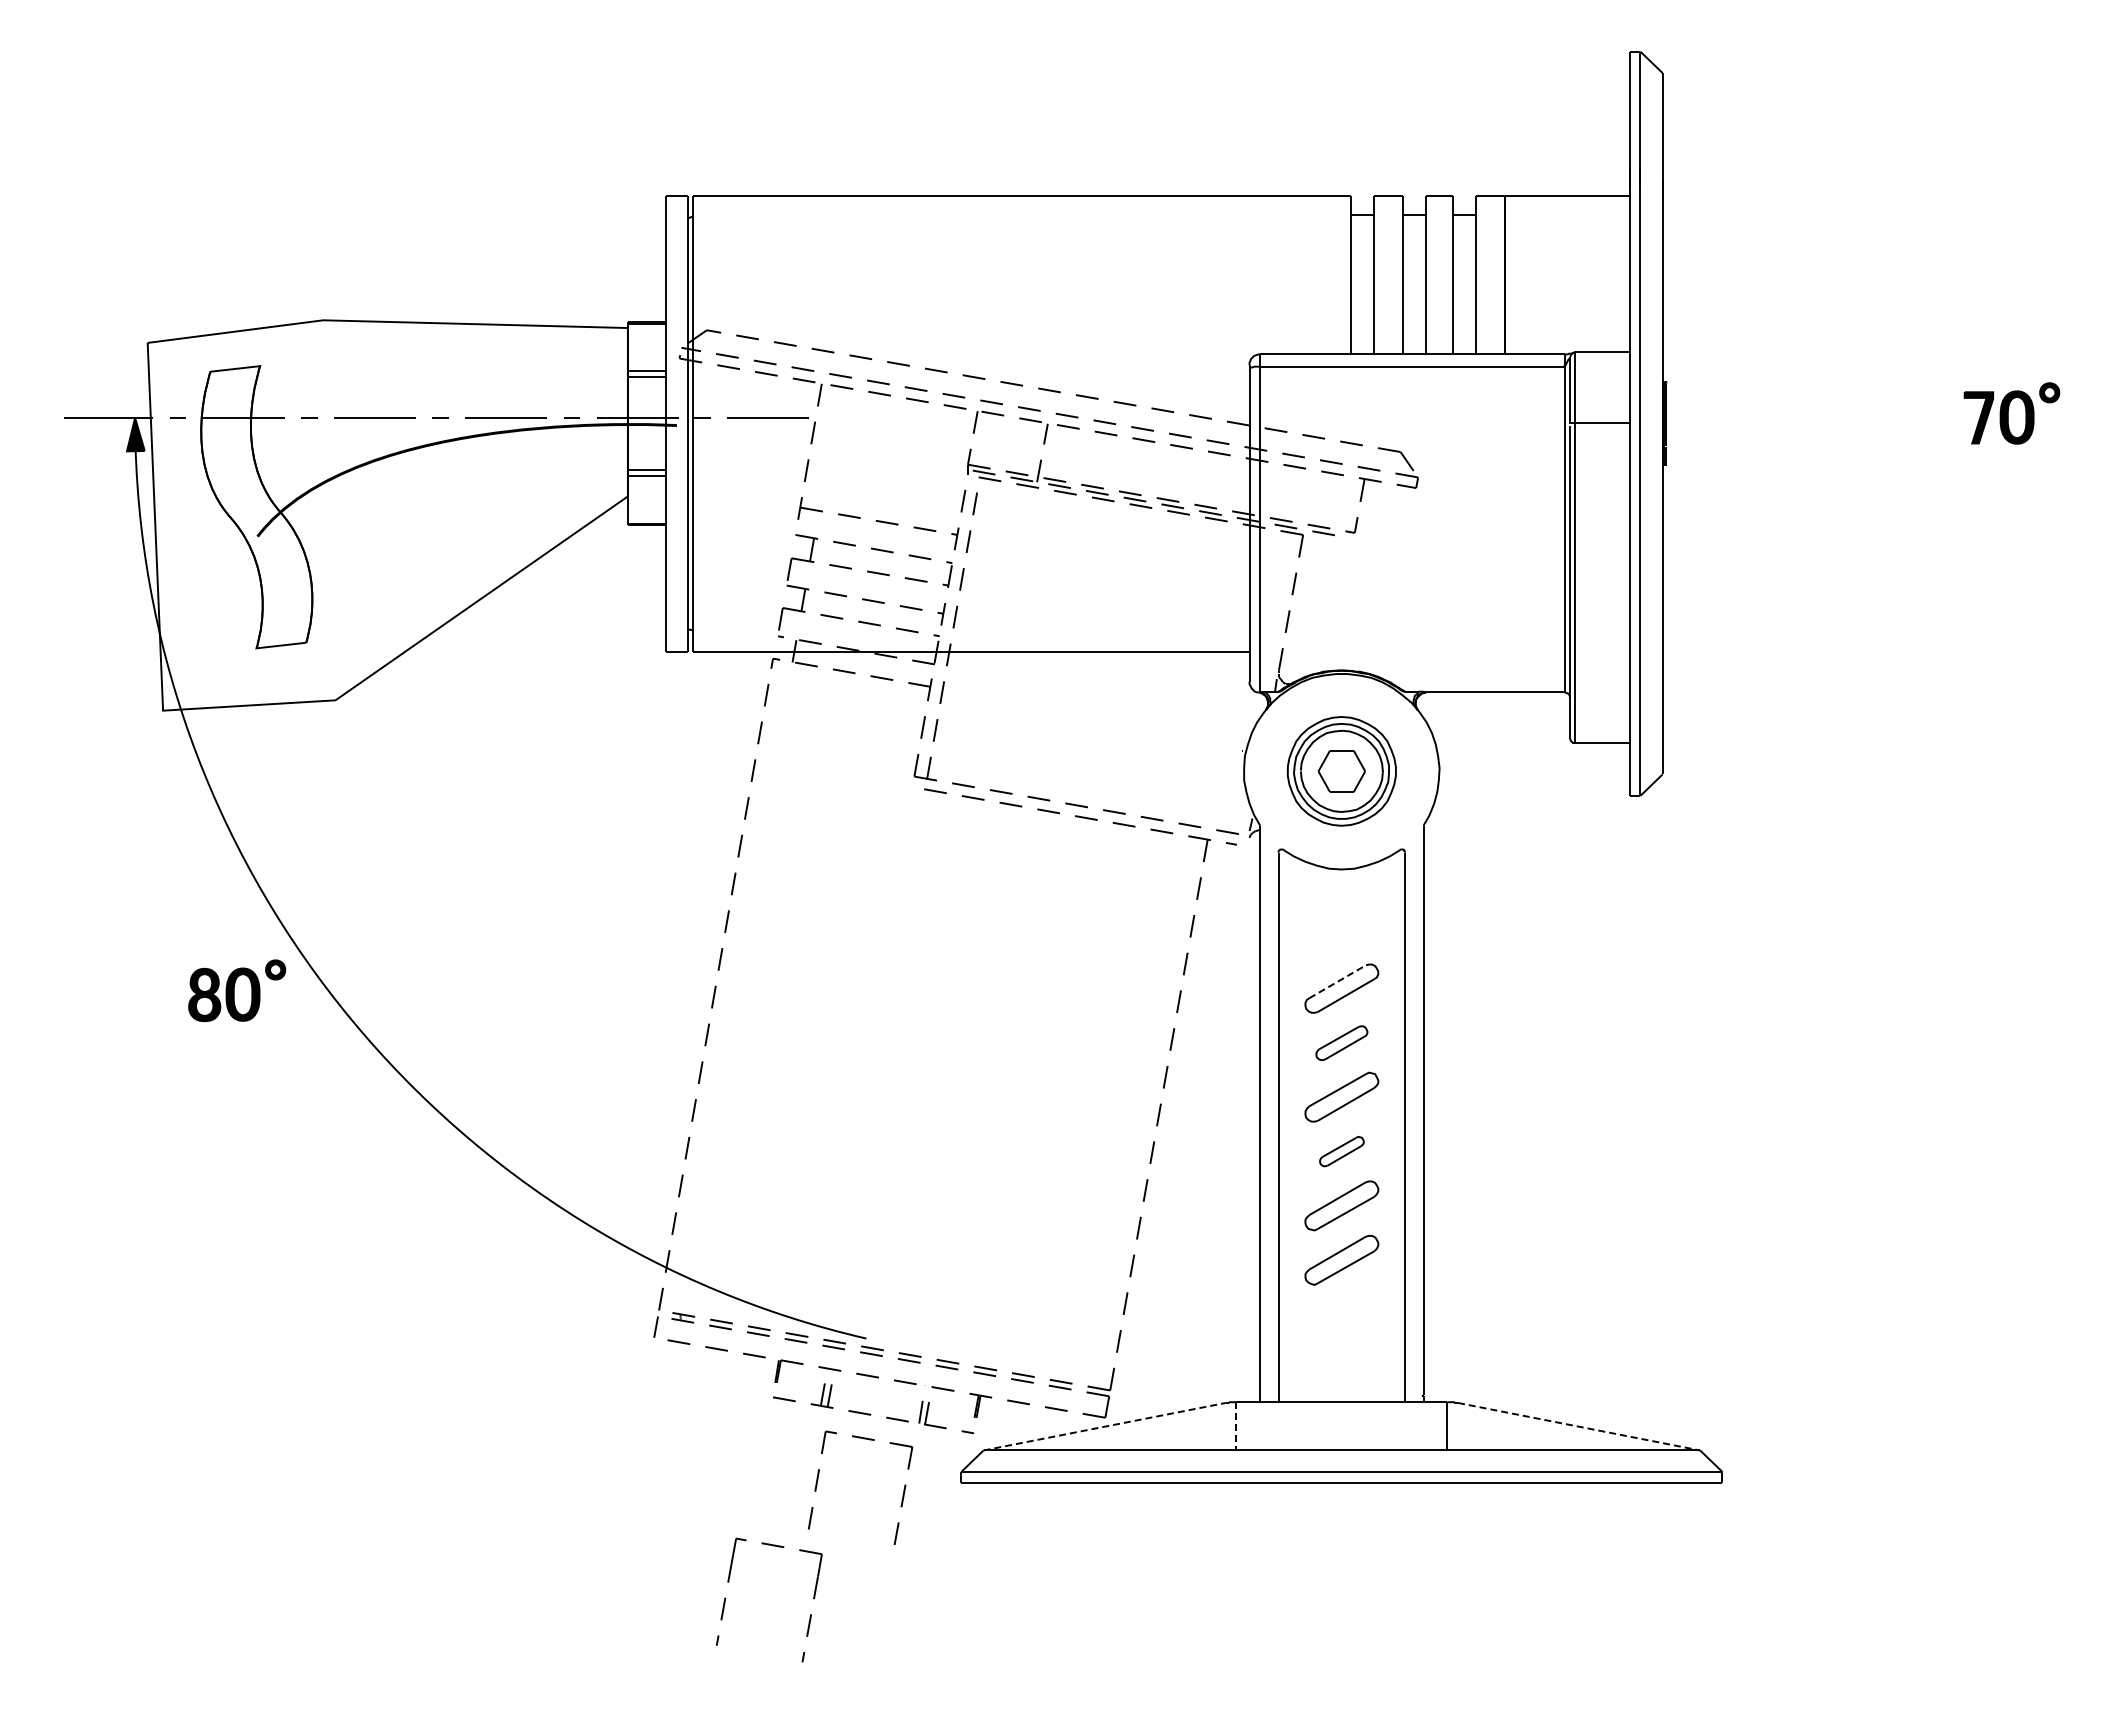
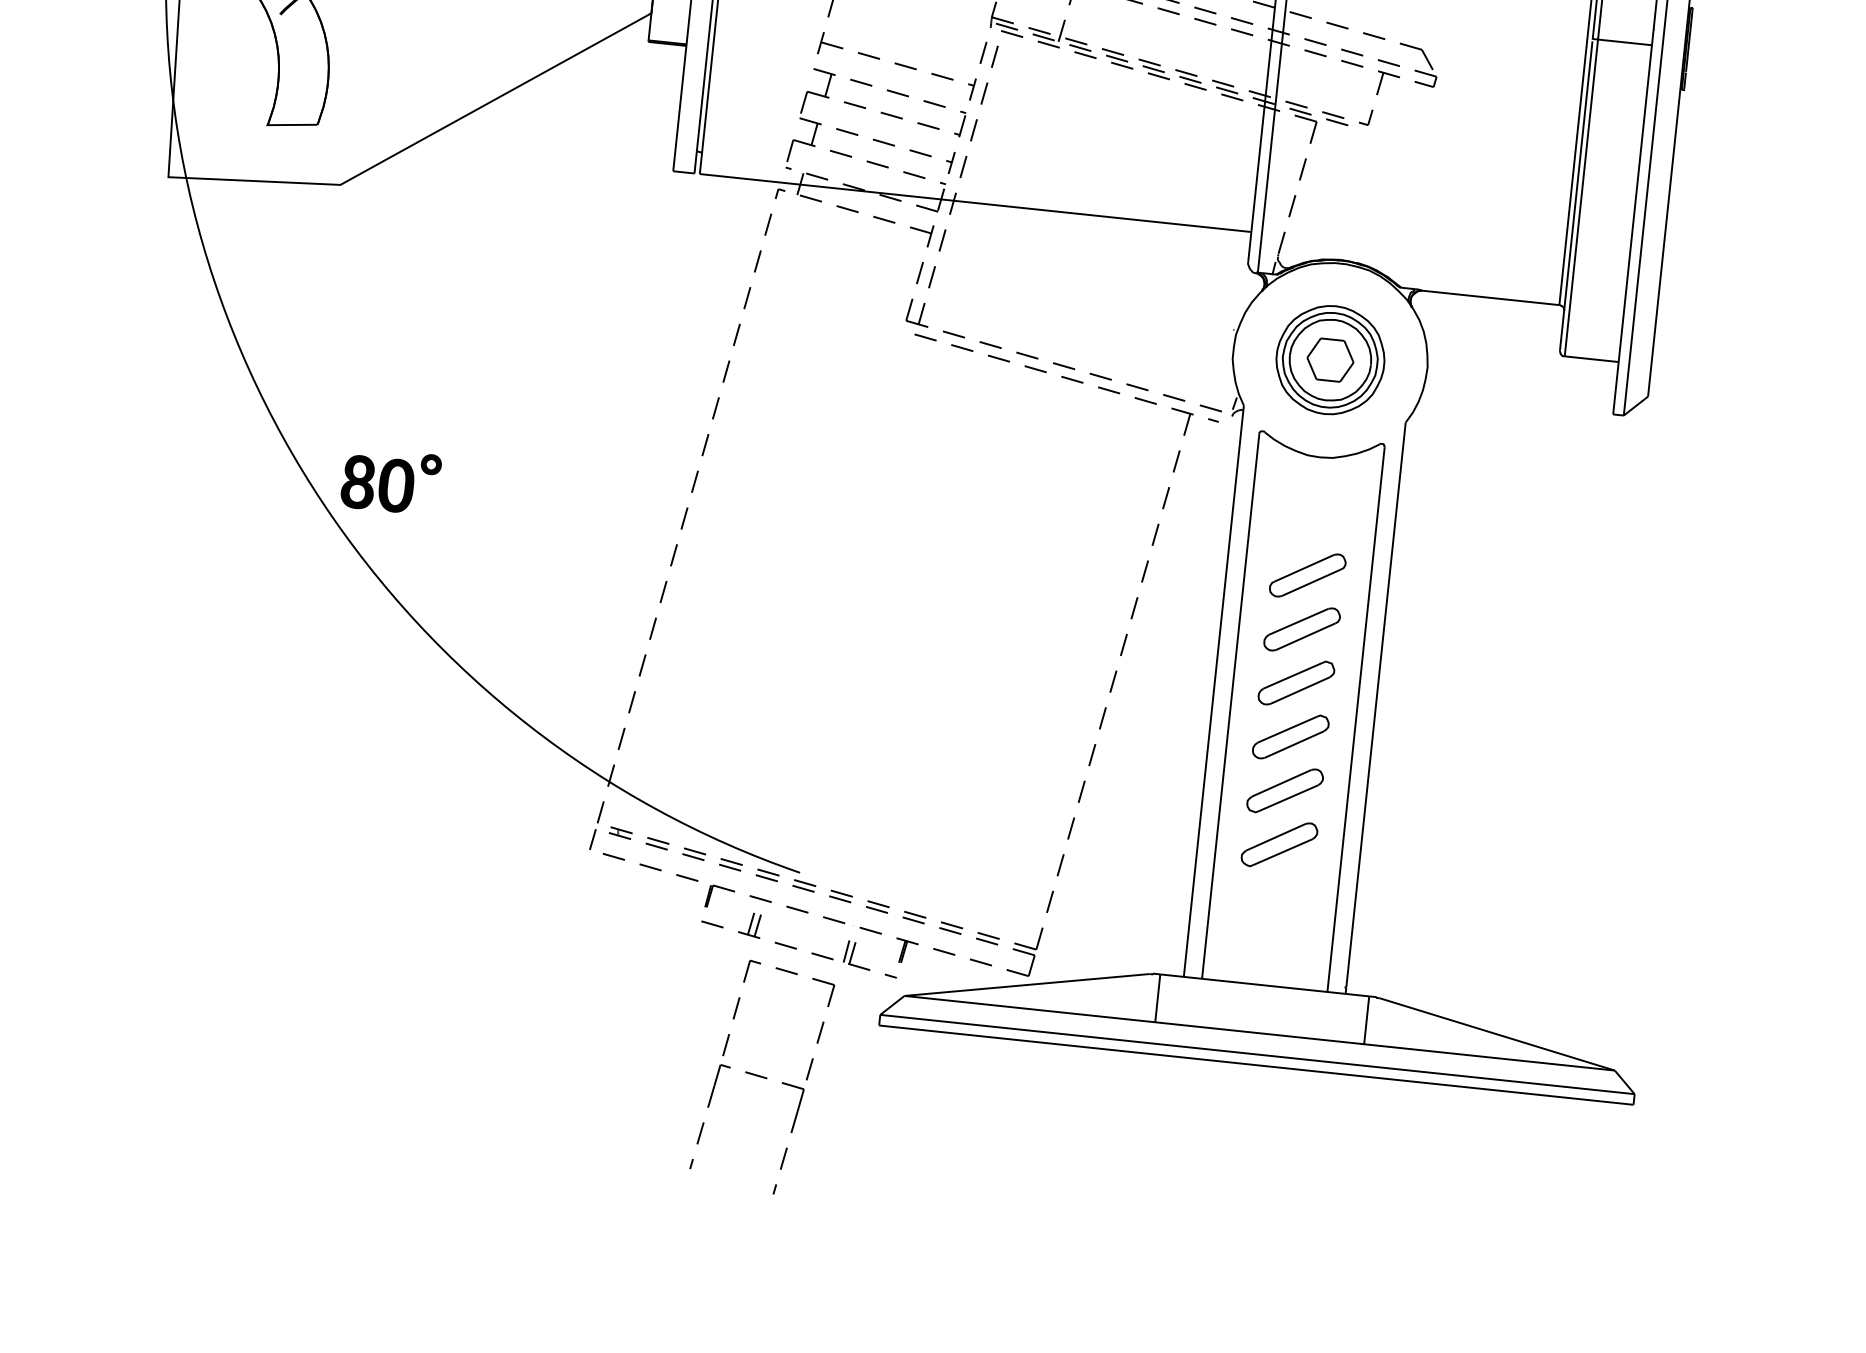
line: (1337, 981) -> (1304, 567), dashed -> solid
part: (237, 990) -> (391, 481), moved
part: (1341, 1043) -> (1301, 629), size x1.43
part: (1341, 1151) -> (1290, 736), size x1.67
line: (1105, 1426) -> (1027, 984), dashed -> solid
line: (1236, 1426) -> (1157, 998), dashed -> solid
line: (1579, 1426) -> (1497, 1034), dashed -> solid
part: (726, 1598) -> (704, 1123), moved

